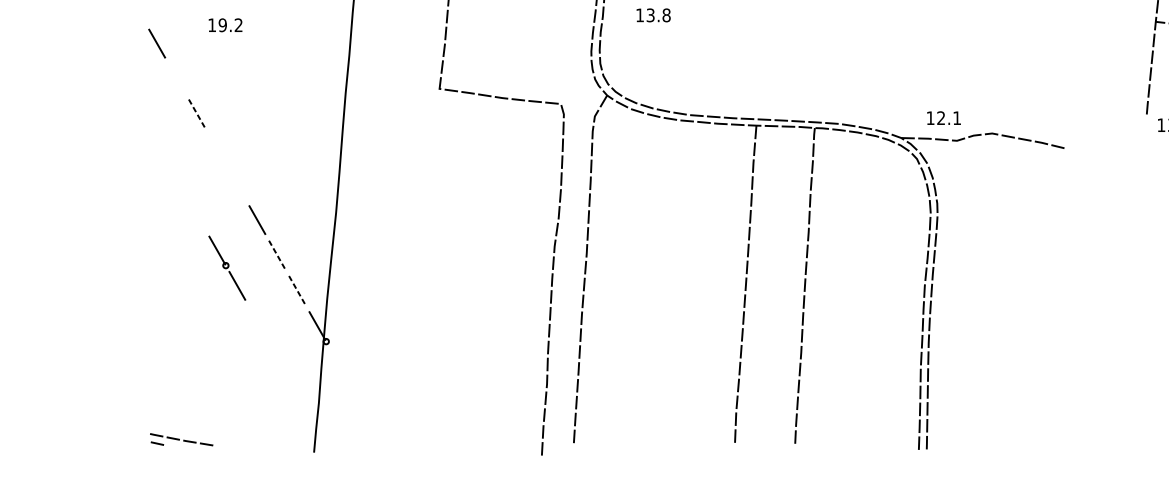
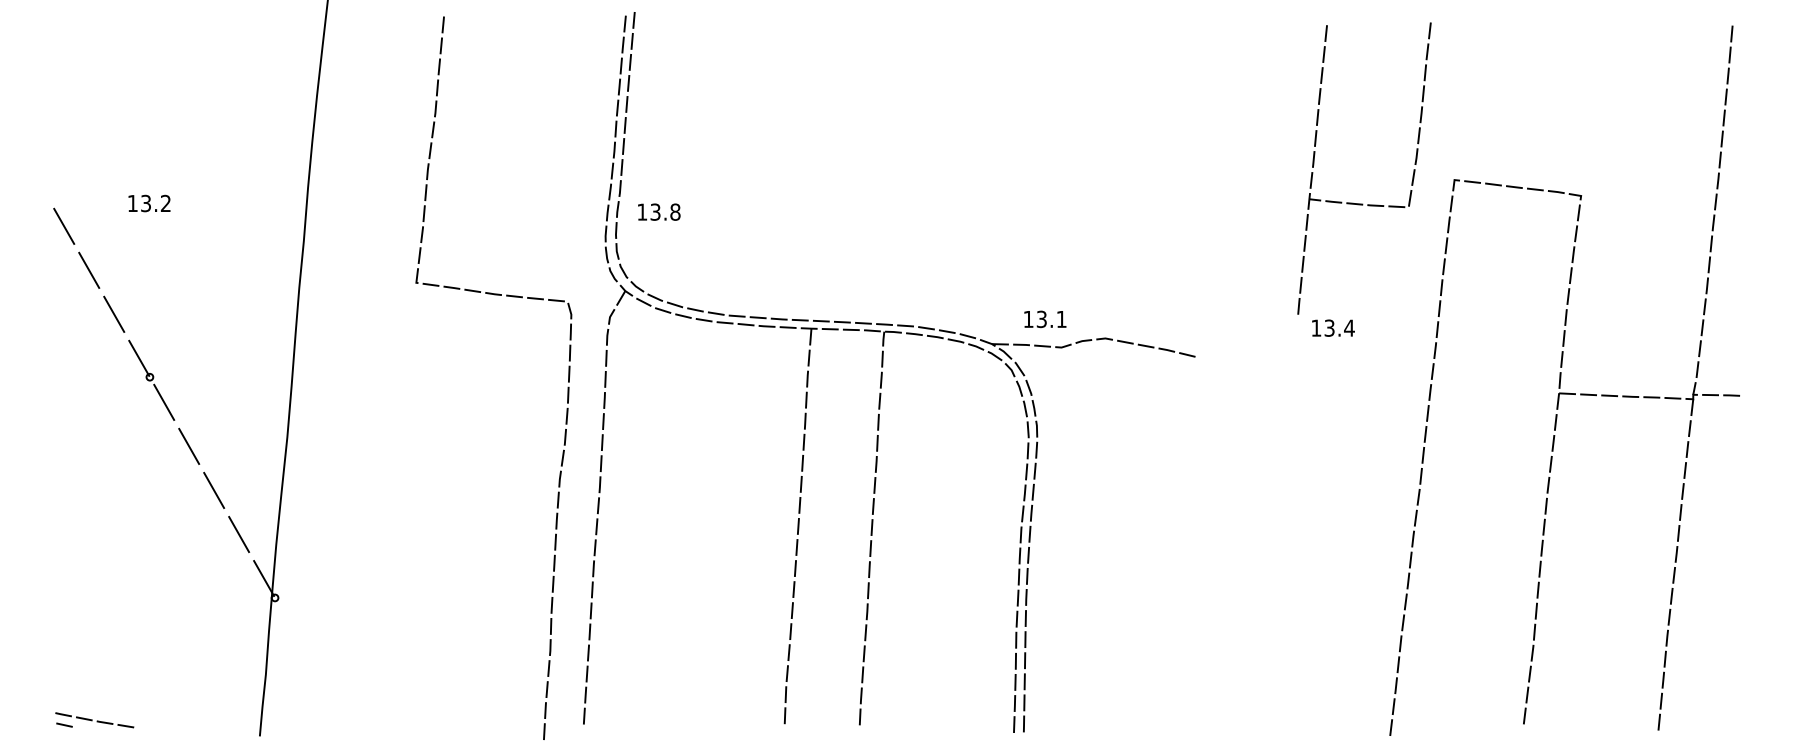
text: (653, 14) -> (659, 211), moved
text: (222, 25) -> (145, 203), 19.2 -> 13.2
line: (177, 78) -> (89, 269), added
line: (197, 114) -> (114, 314), dashed -> solid
text: (940, 118) -> (1041, 319), 12.1 -> 13.1
line: (277, 255) -> (214, 490), dashed -> solid
part: (227, 267) -> (151, 379), moved
line: (297, 290) -> (239, 534), dashed -> solid

